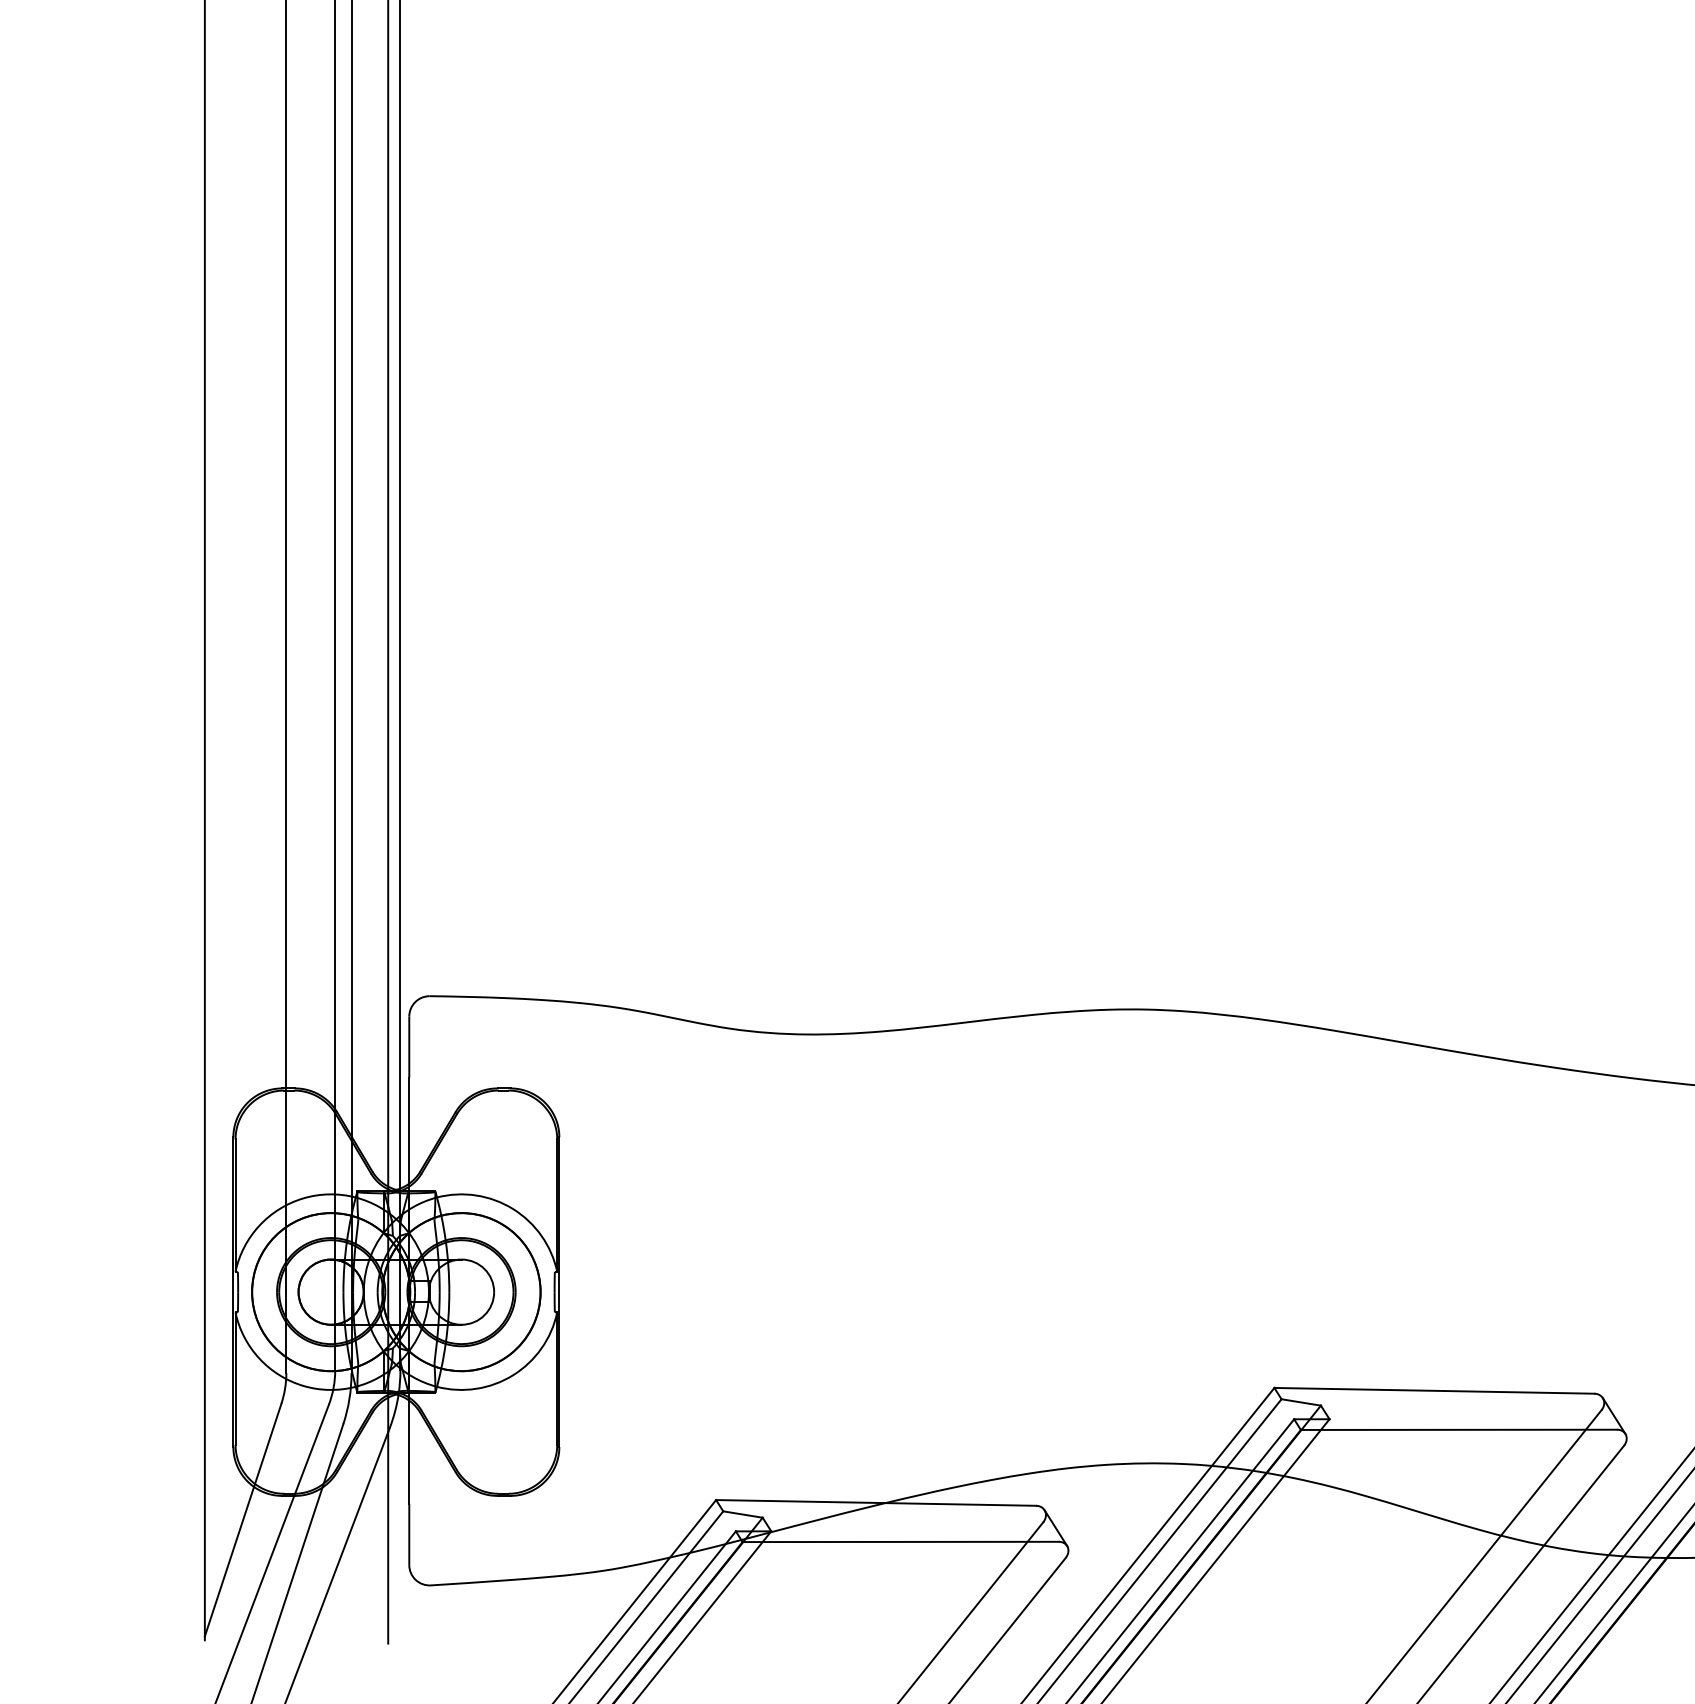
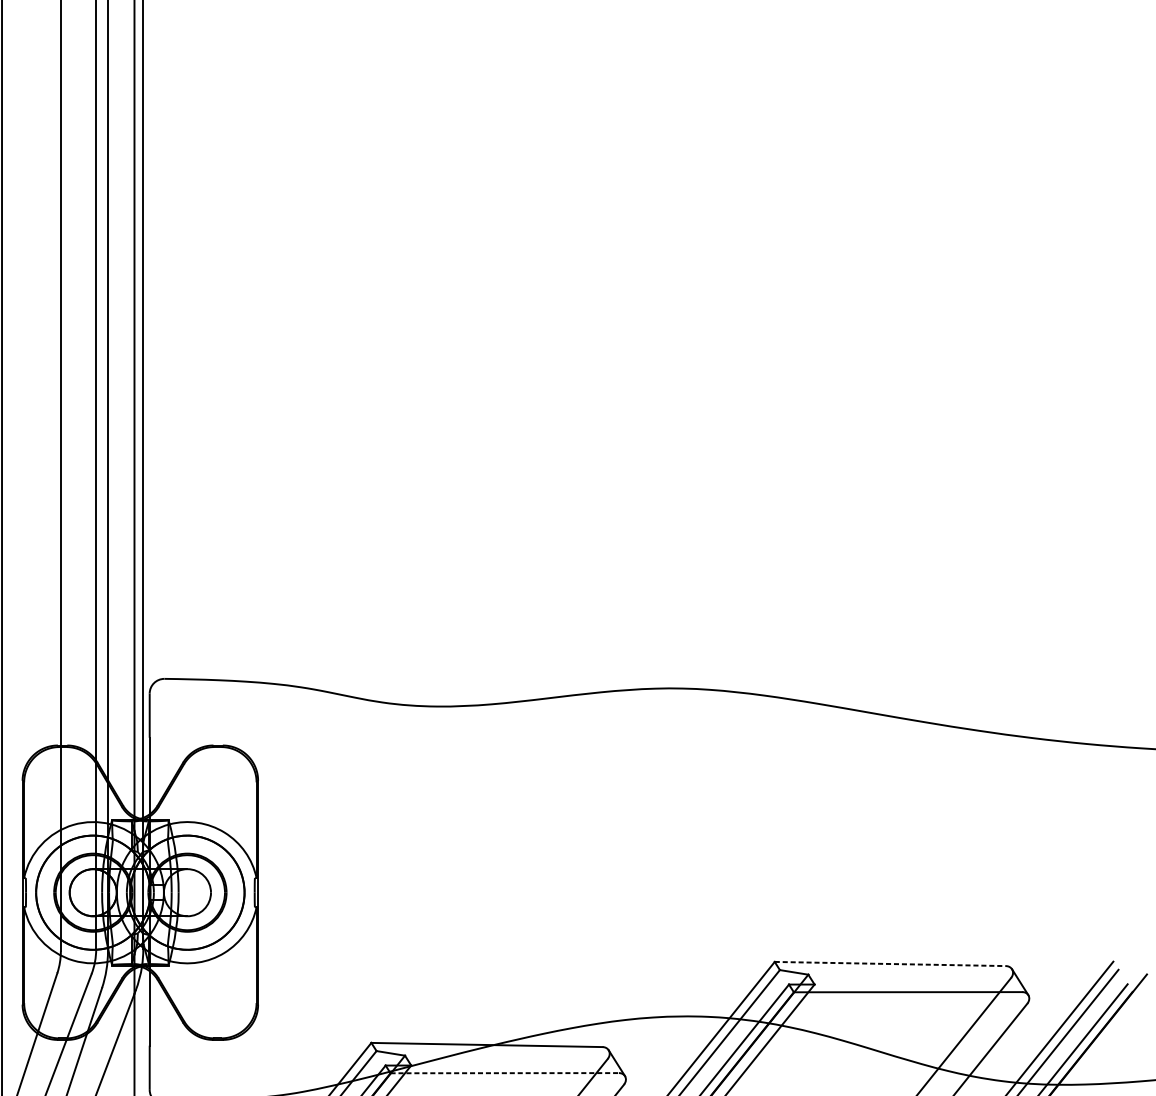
line: (1434, 1390) -> (890, 963), solid -> dashed
line: (901, 1541) -> (505, 1072), solid -> dashed

